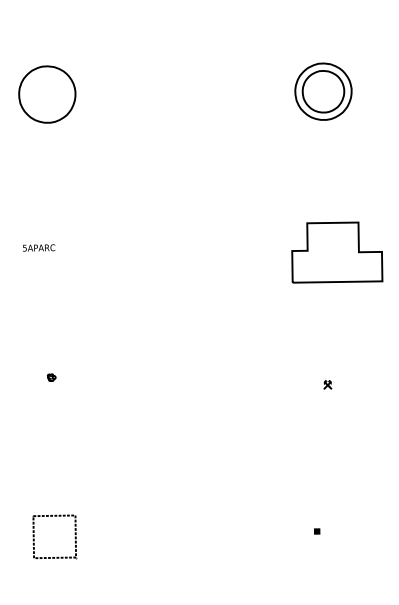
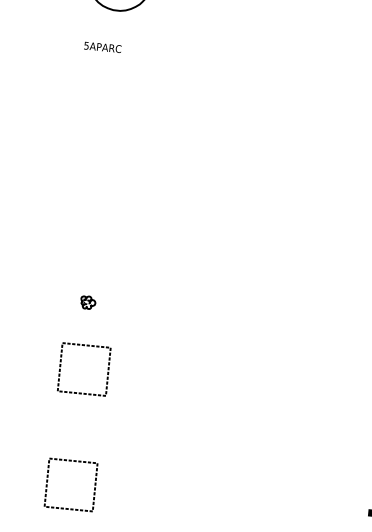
text: (39, 247) -> (103, 46), moved
part: (51, 377) -> (88, 302), size x1.6
part: (54, 415) -> (86, 346), added

